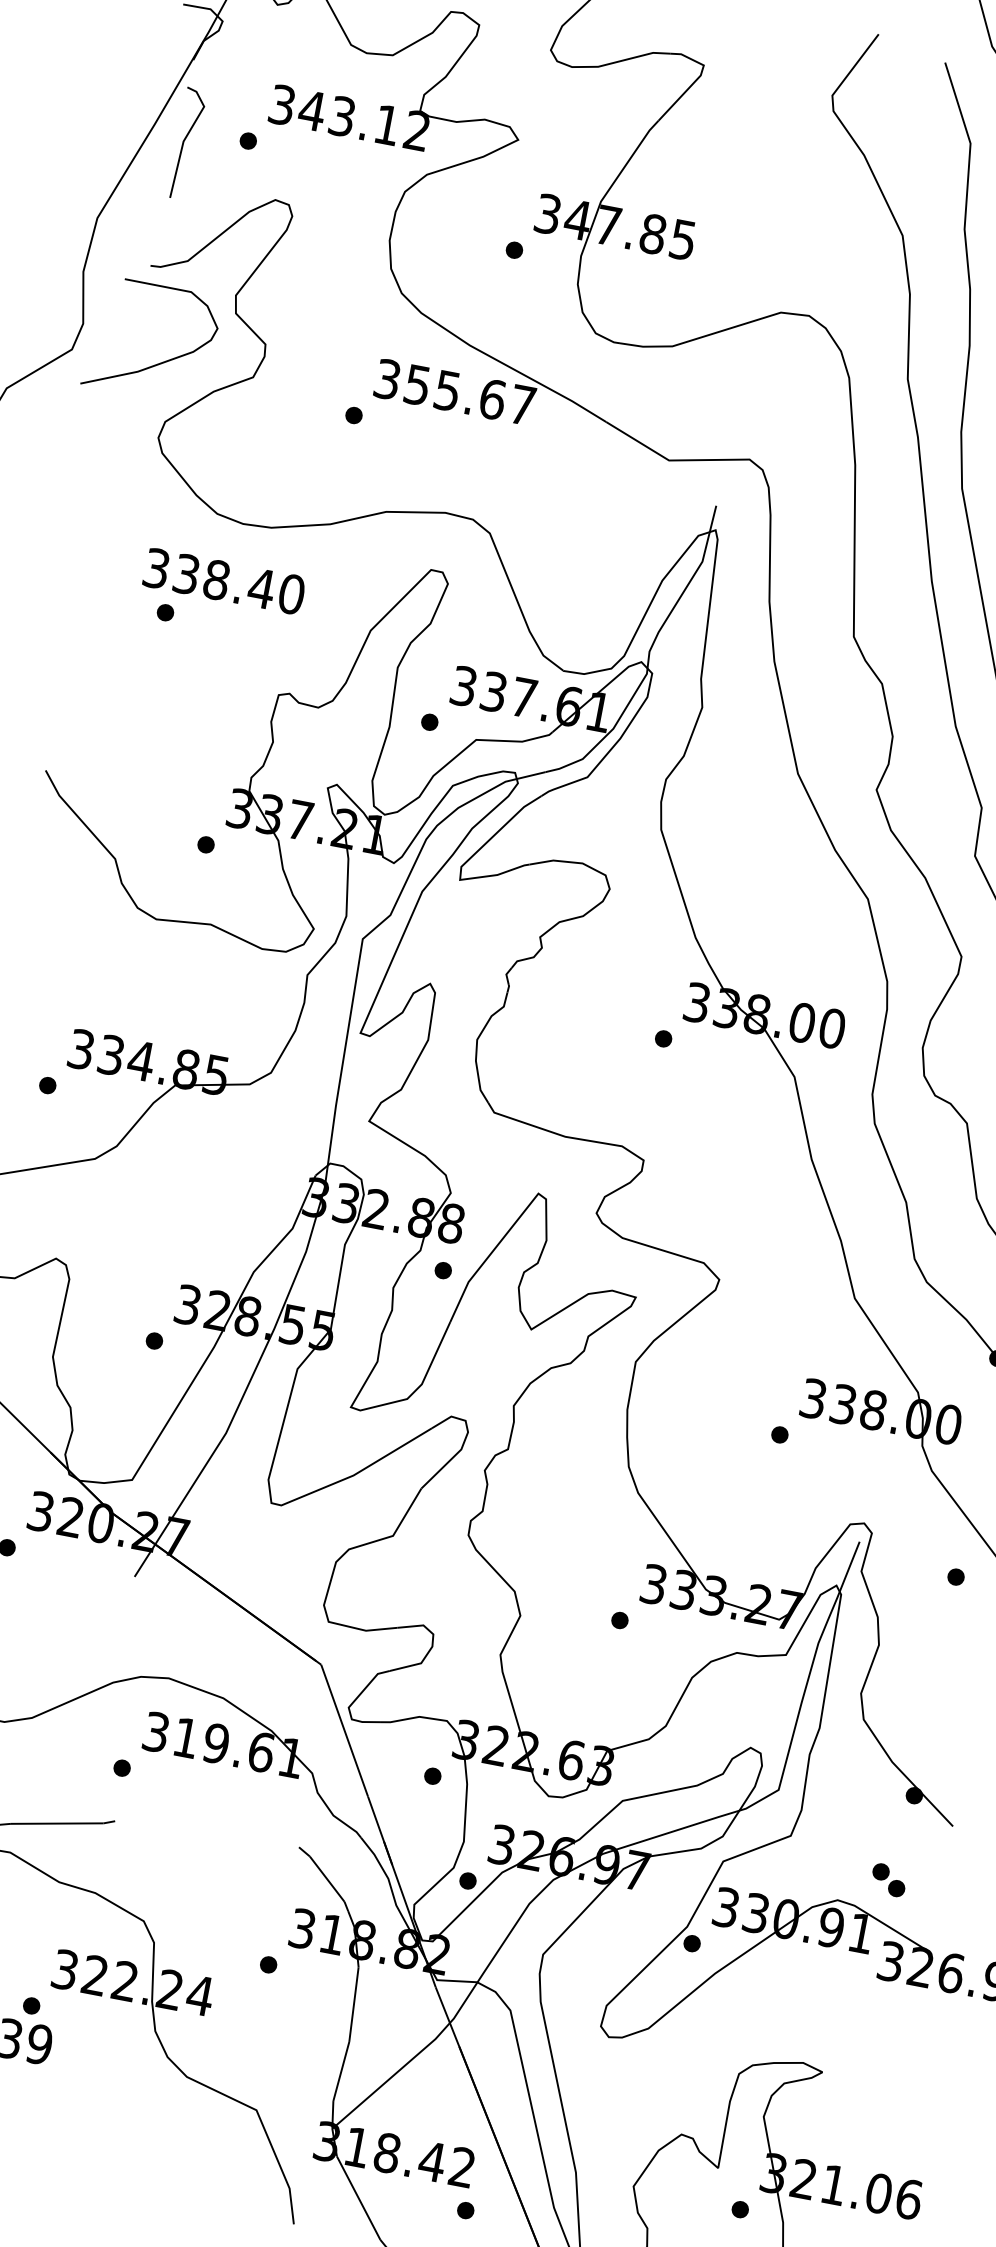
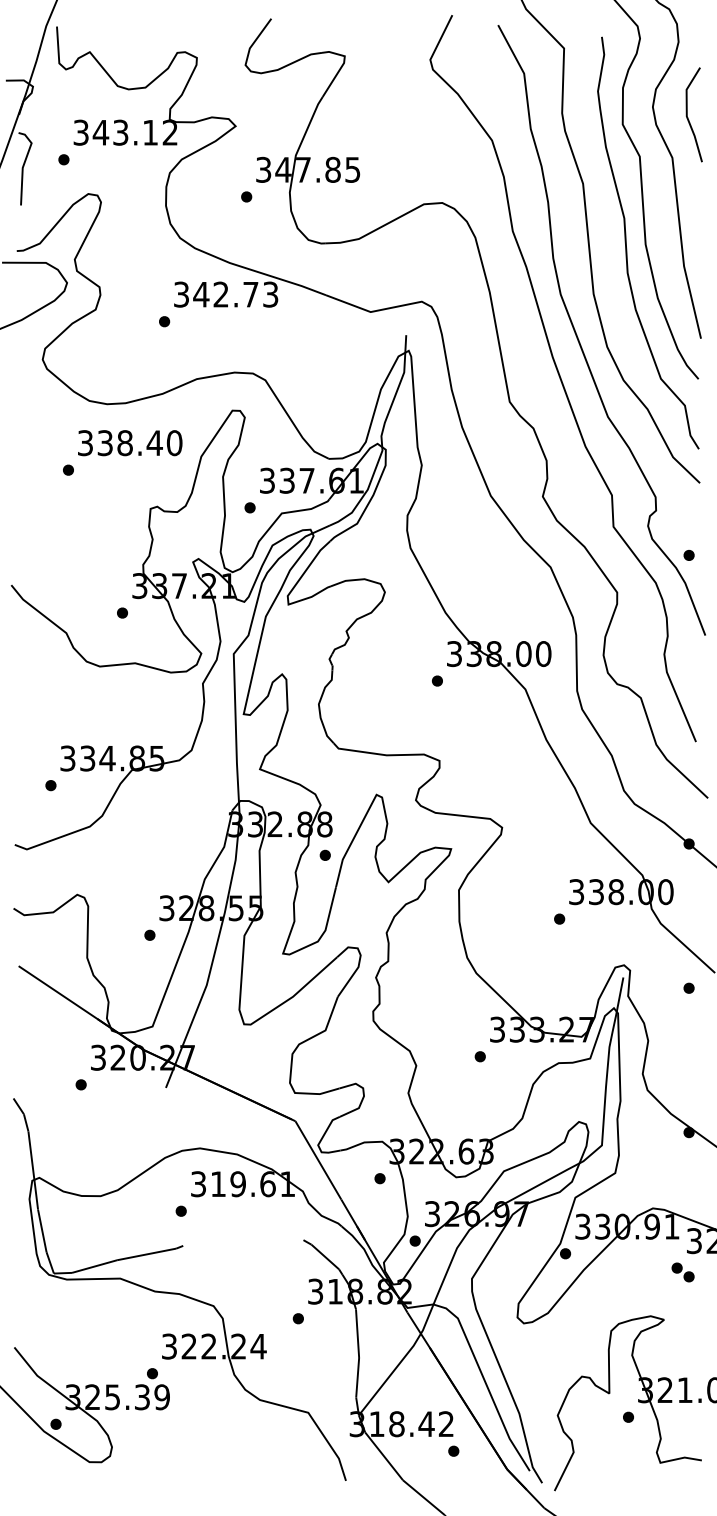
text: (469, 394) -> (235, 294), 355.67 -> 342.73
text: (224, 582) -> (130, 443), moved
part: (887, 1880) -> (682, 1272), moved

